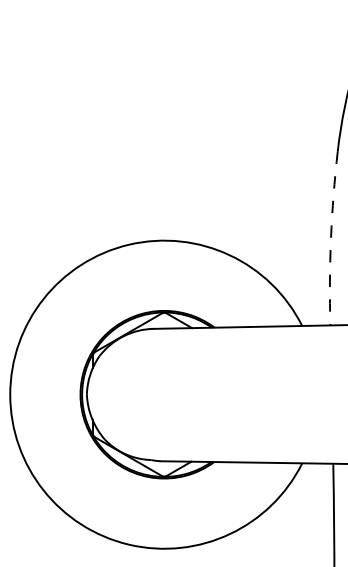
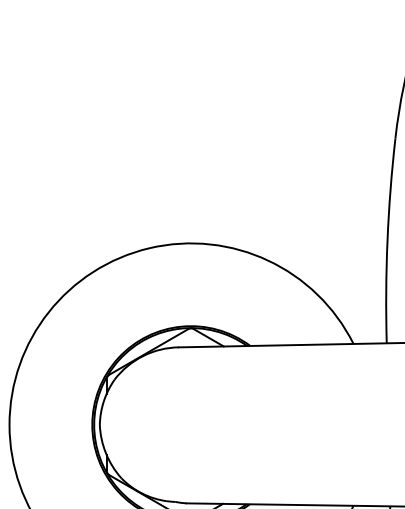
arc: (331, 238) -> (388, 240), dashed -> solid

